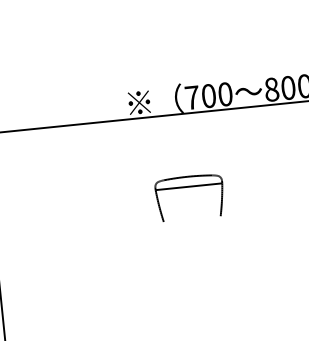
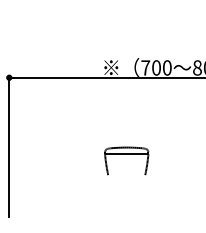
part: (189, 196) -> (126, 160), moved

